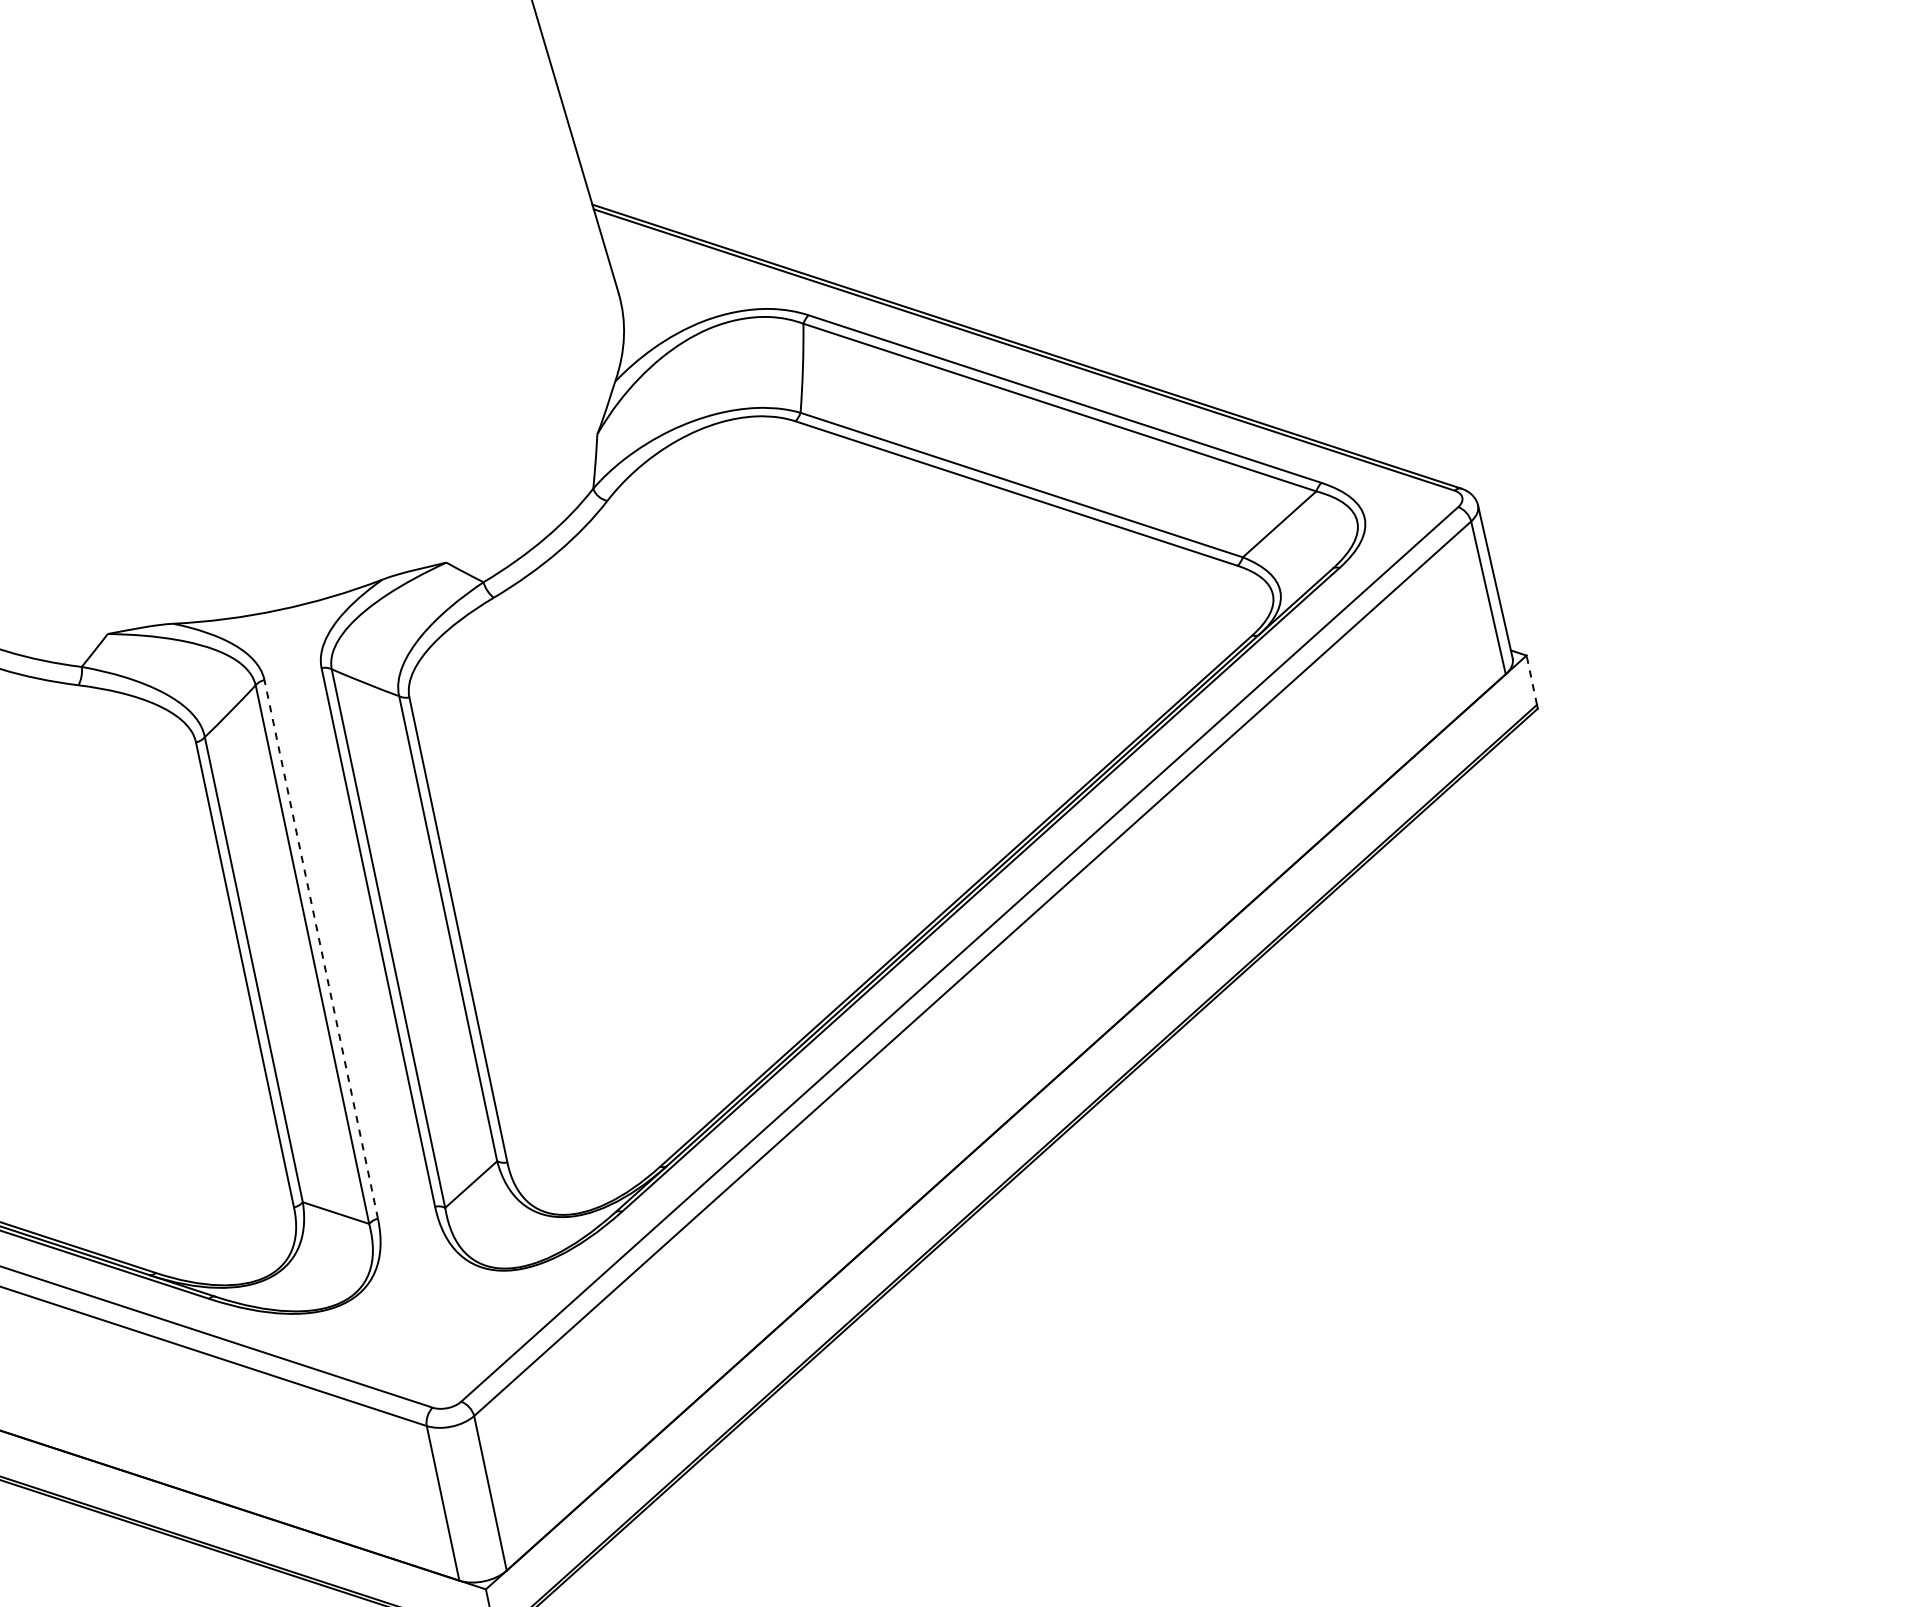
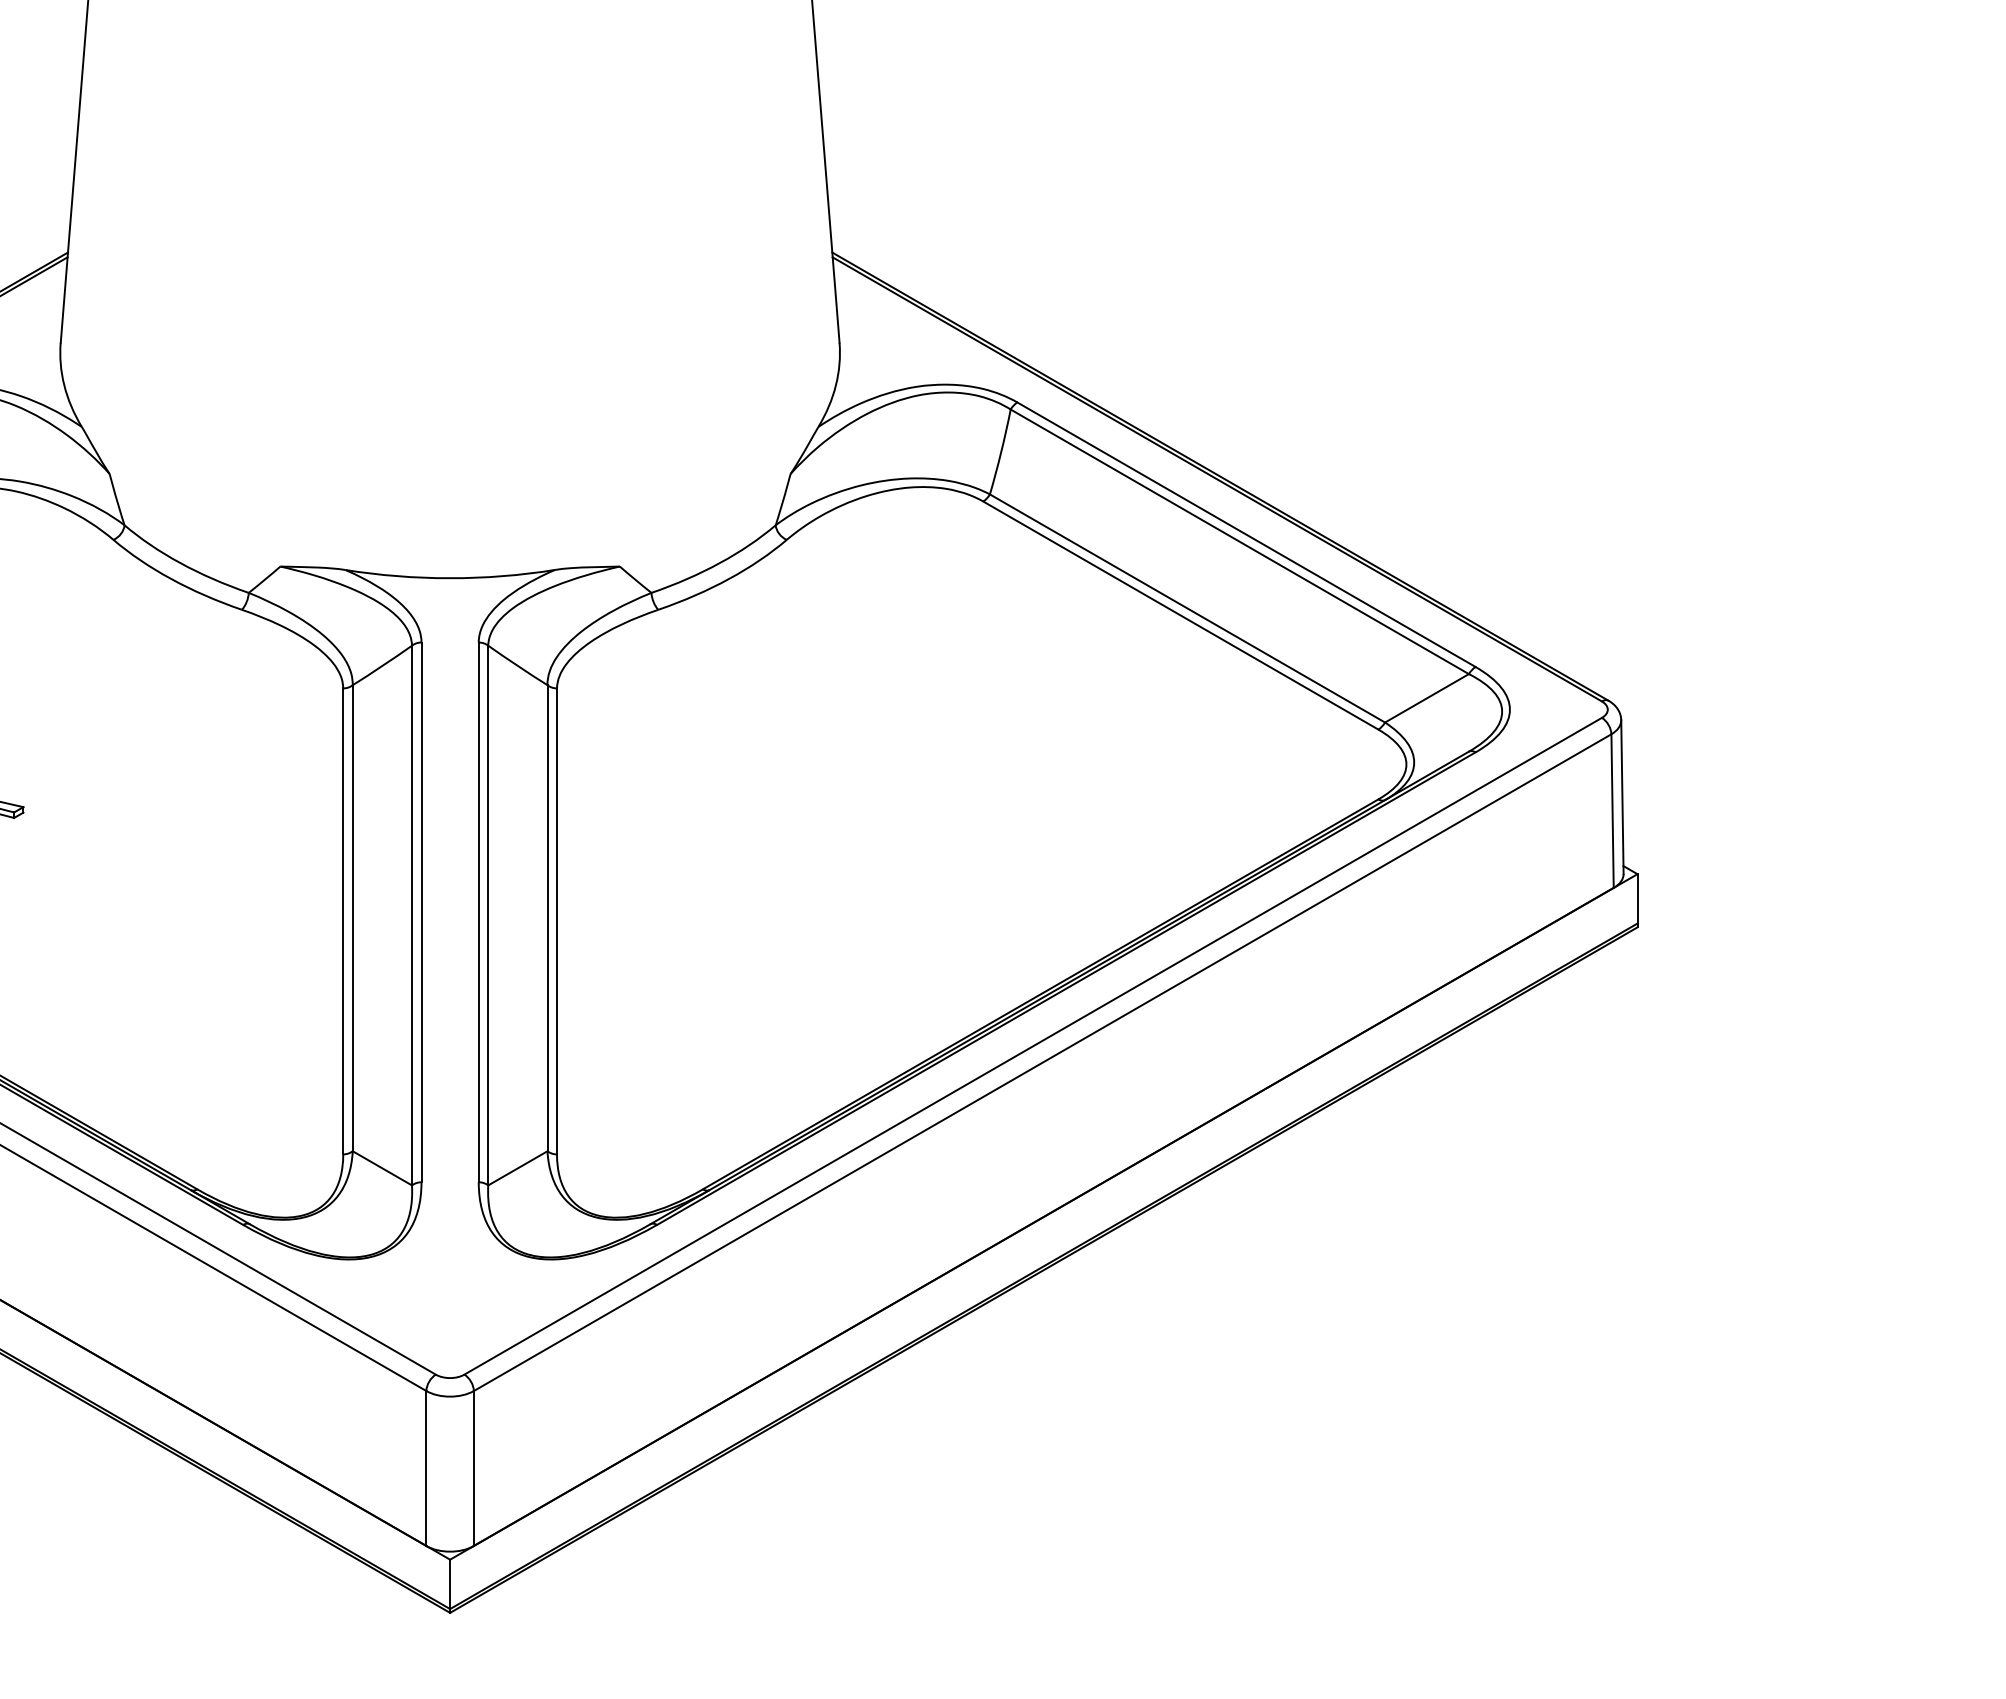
line: (1531, 679) -> (1637, 898), dashed -> solid
line: (321, 949) -> (421, 912), dashed -> solid

